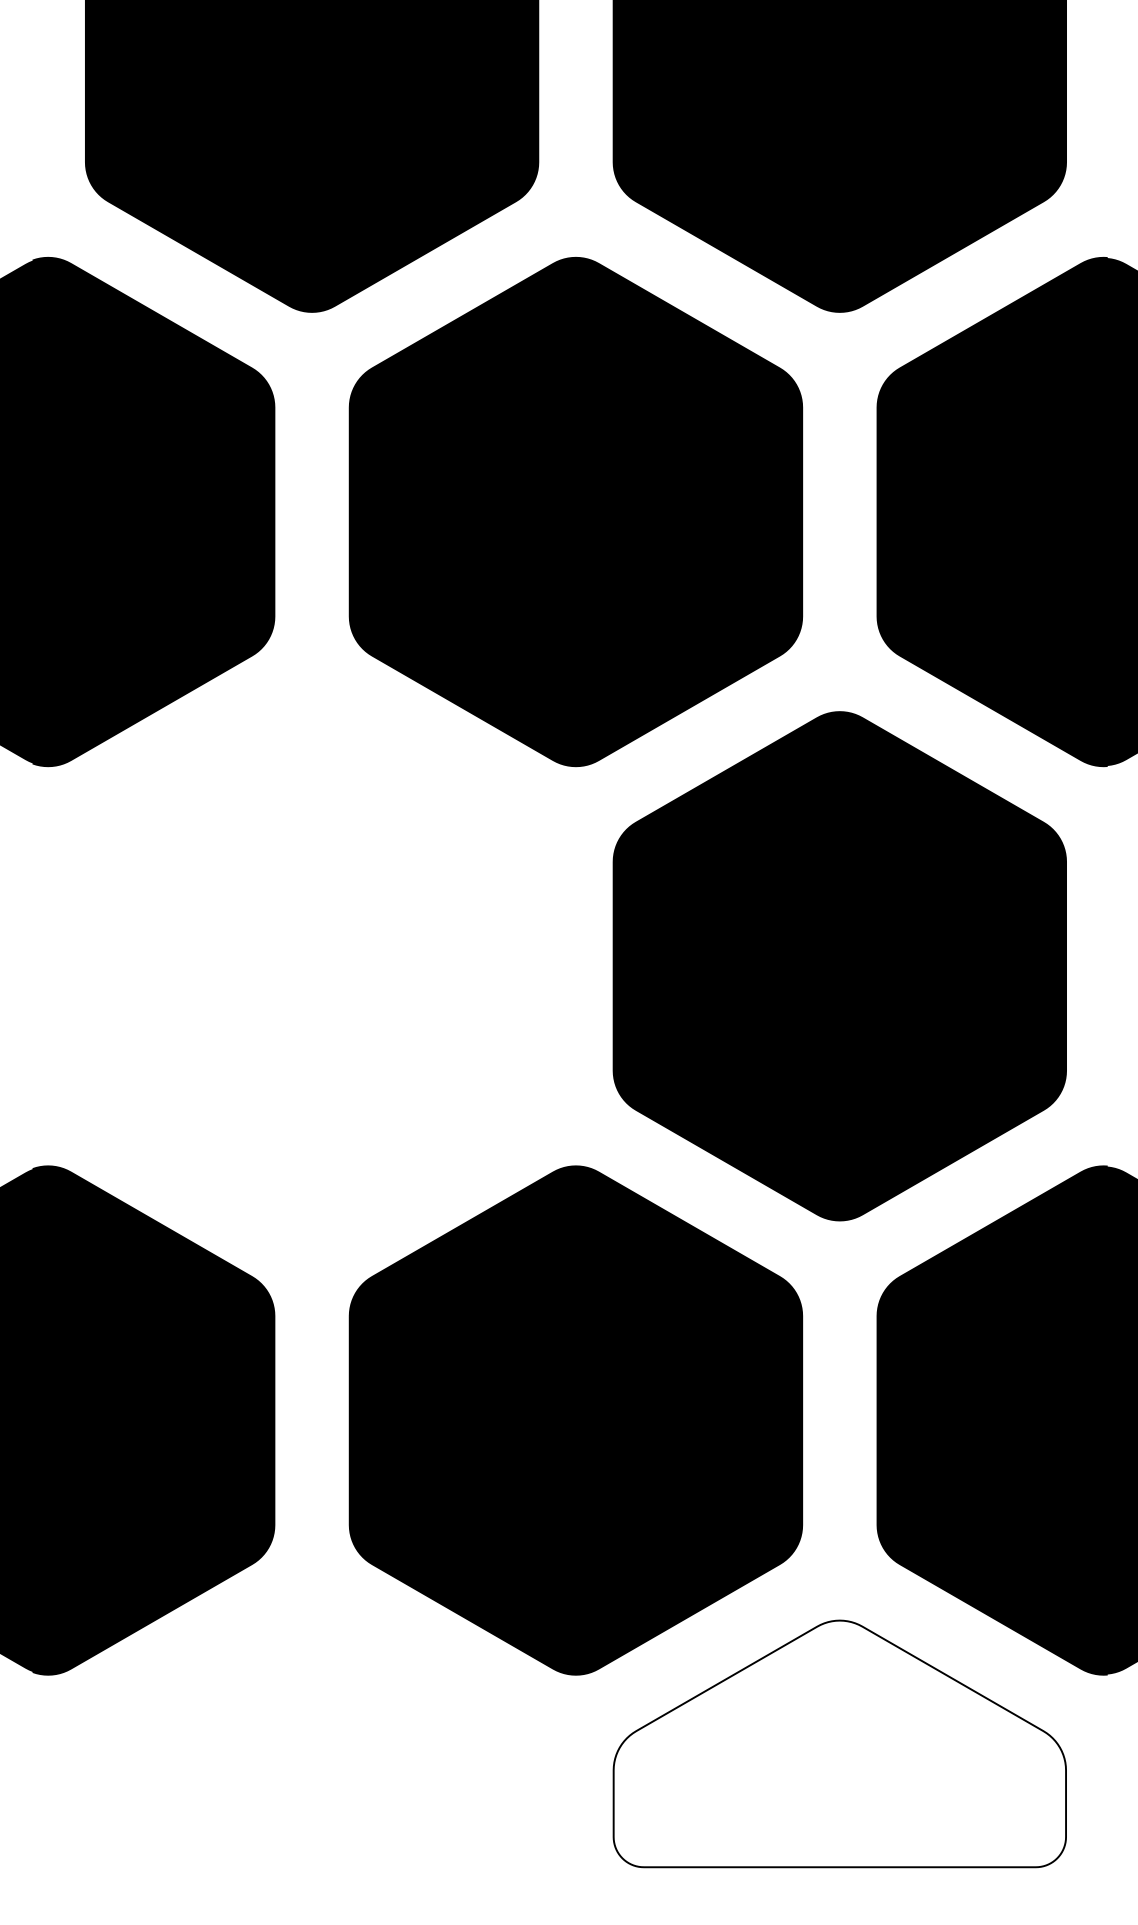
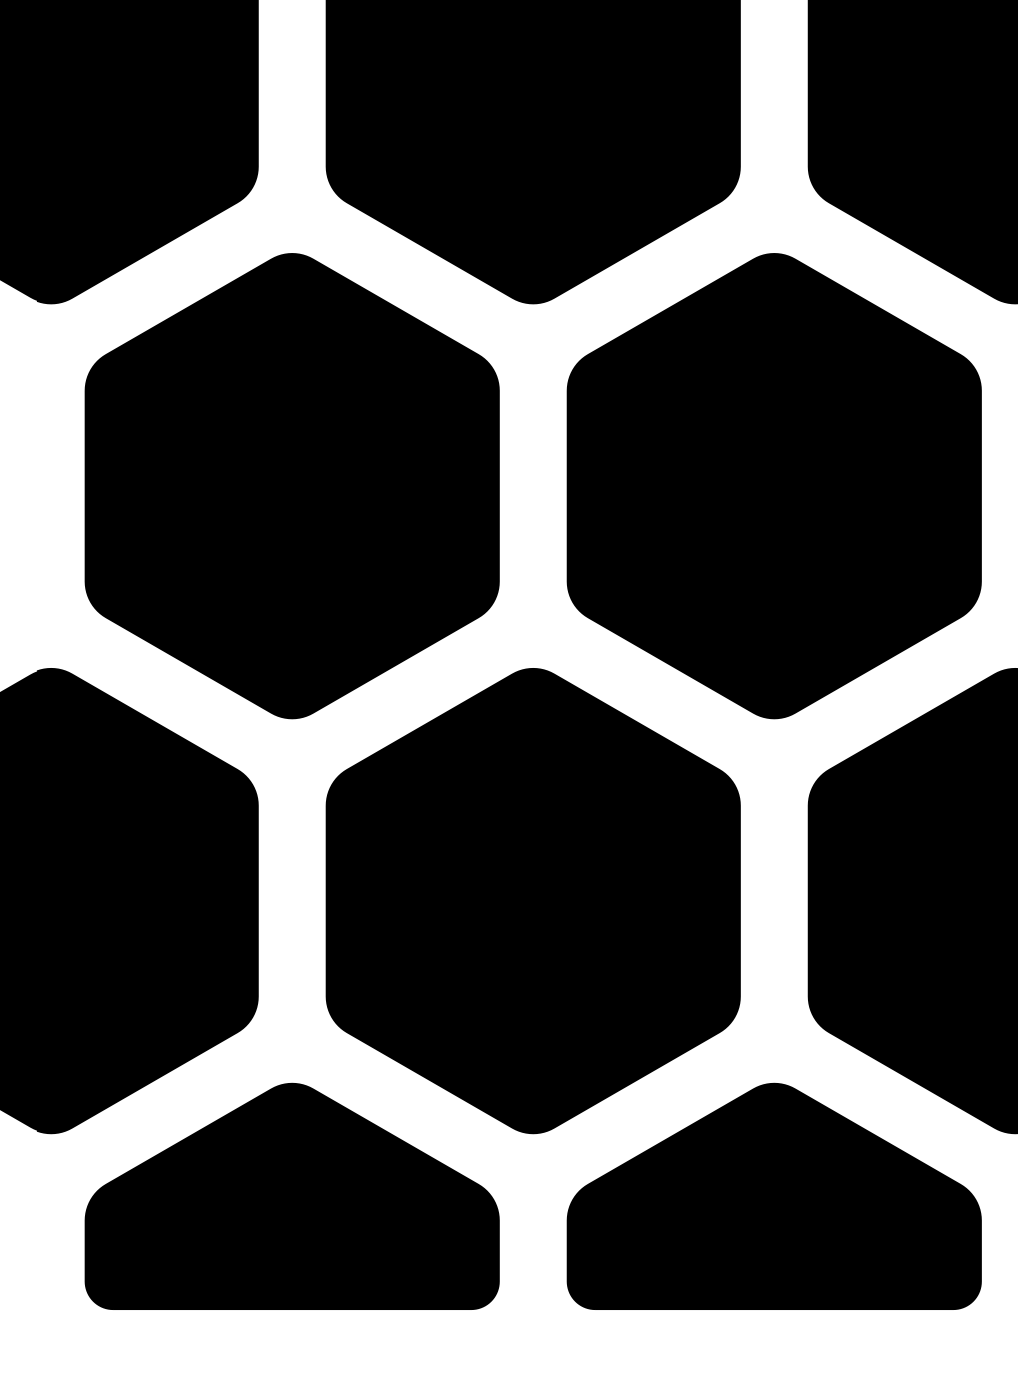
part: (312, 966) -> (292, 486), added
part: (312, 1743) -> (292, 1196), added
fill: (839, 1743) -> (773, 1196), added

